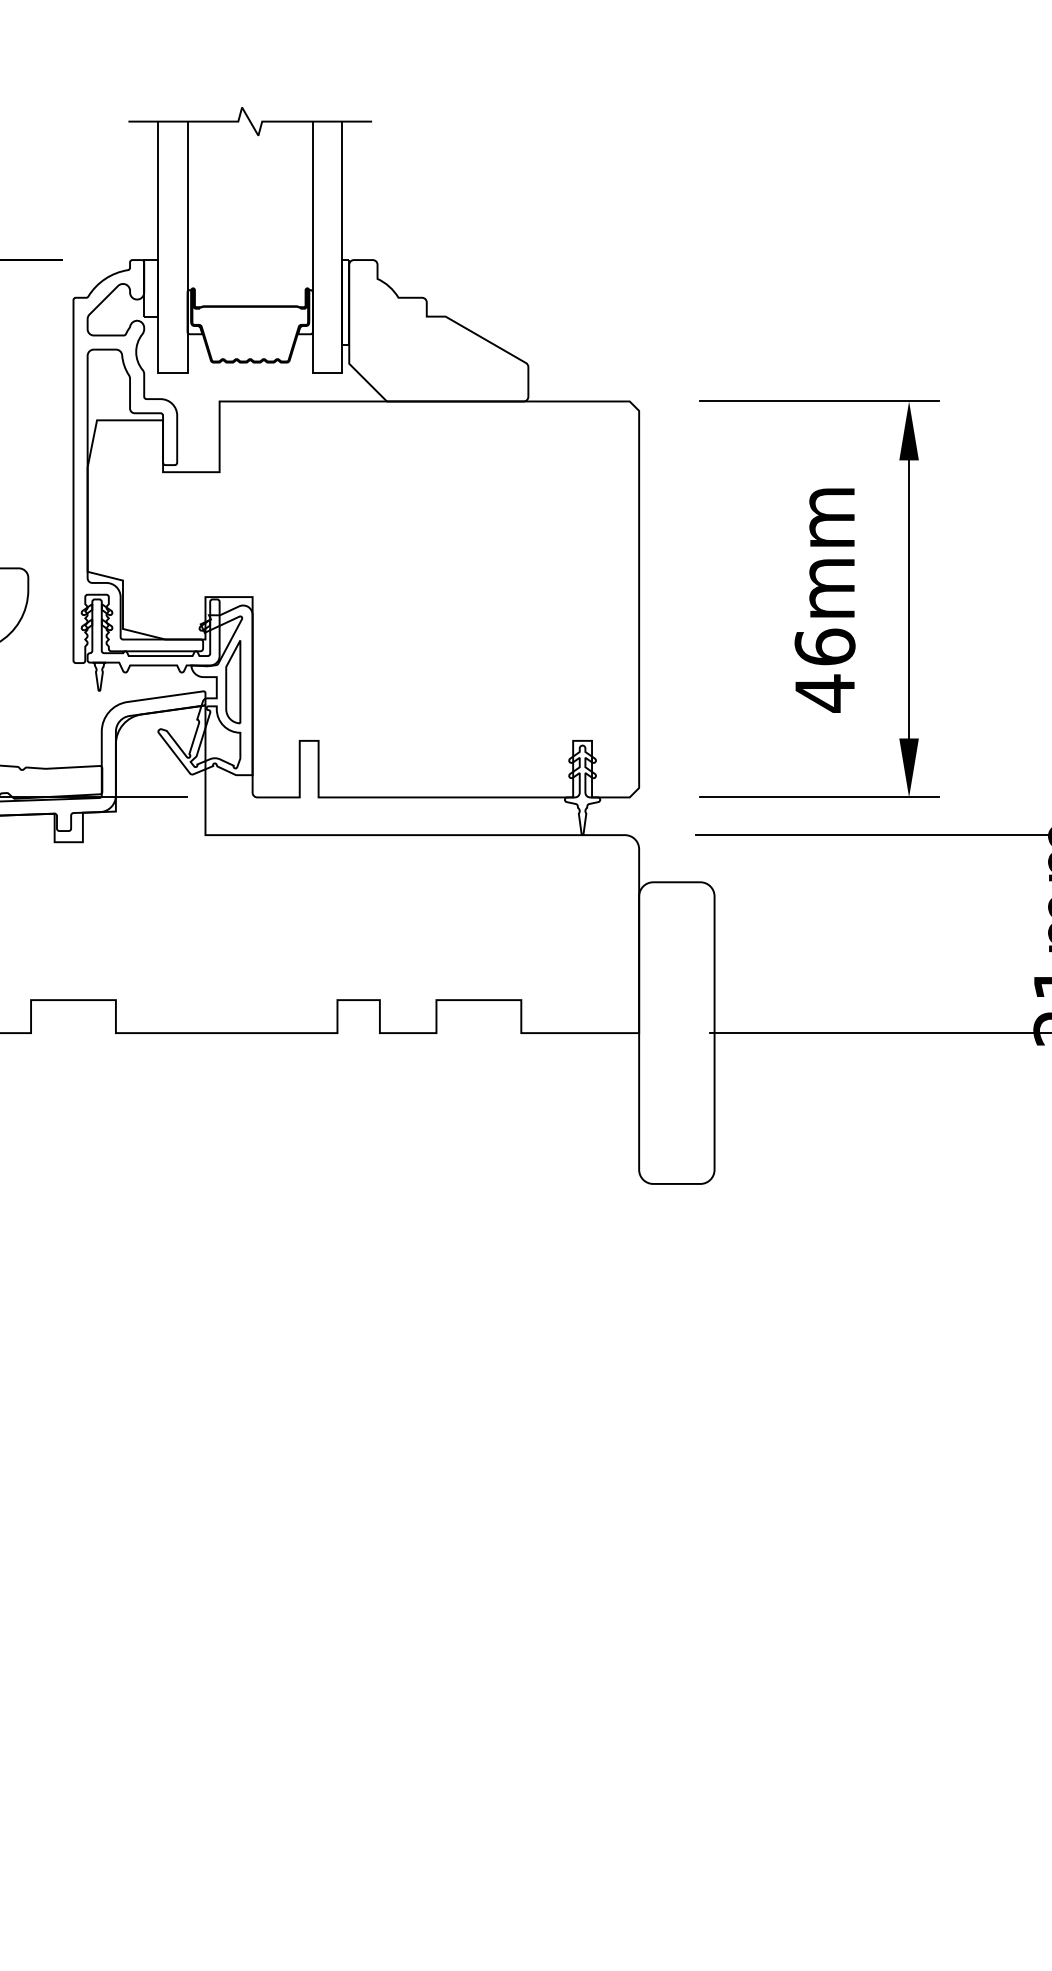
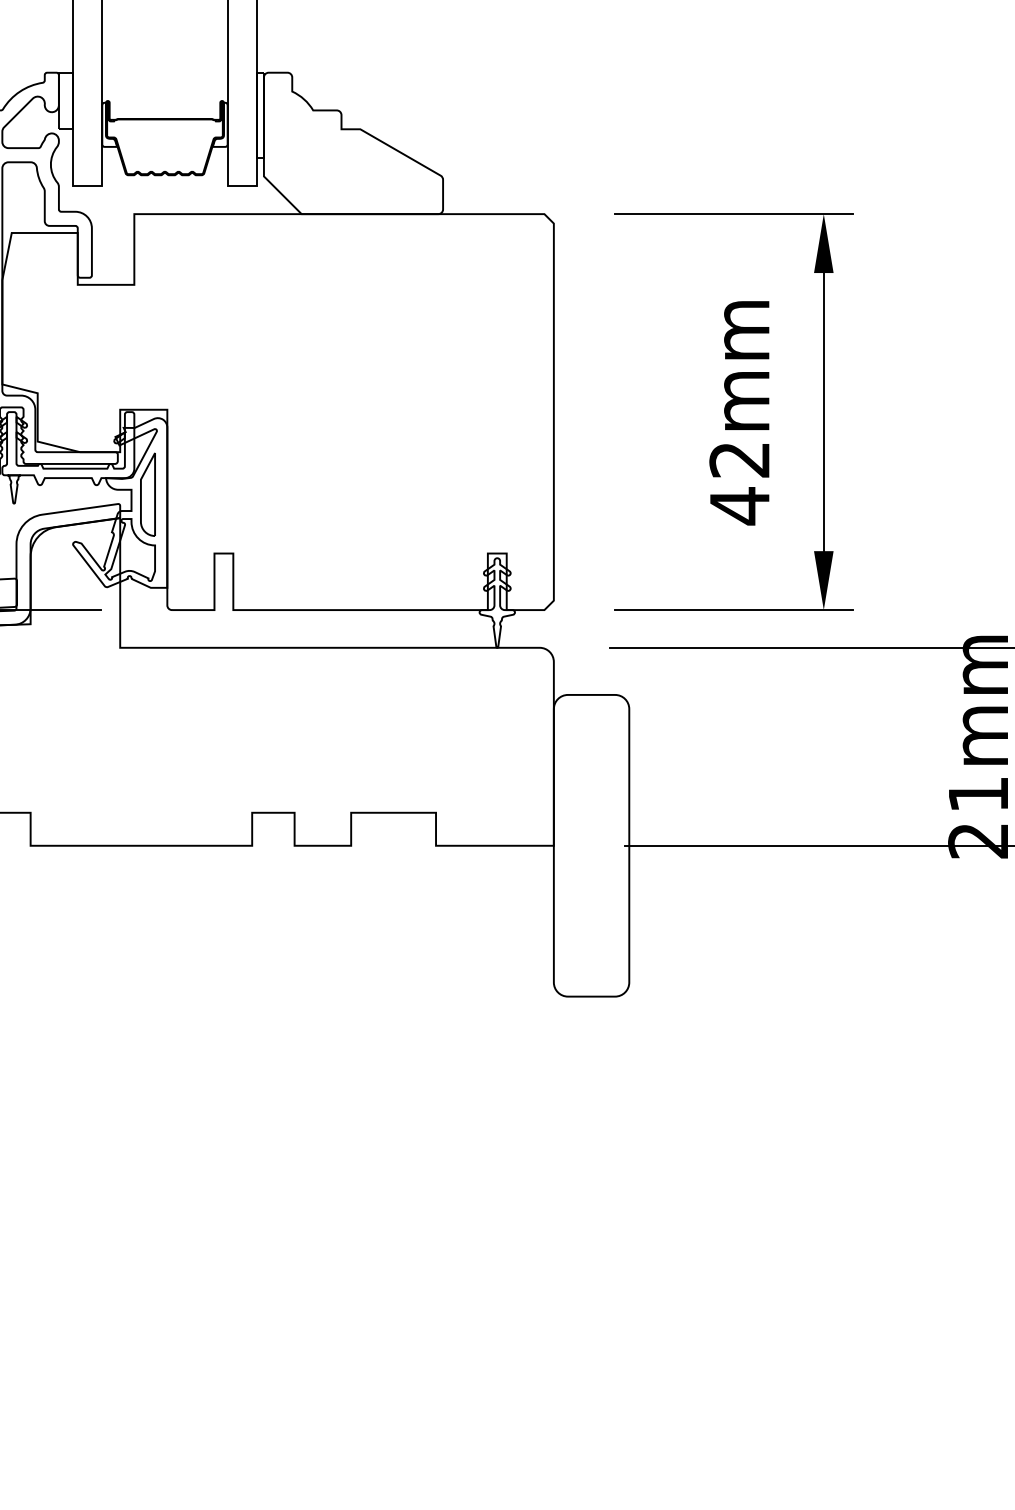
text: (824, 646) -> (739, 459), 46mm -> 42mm

